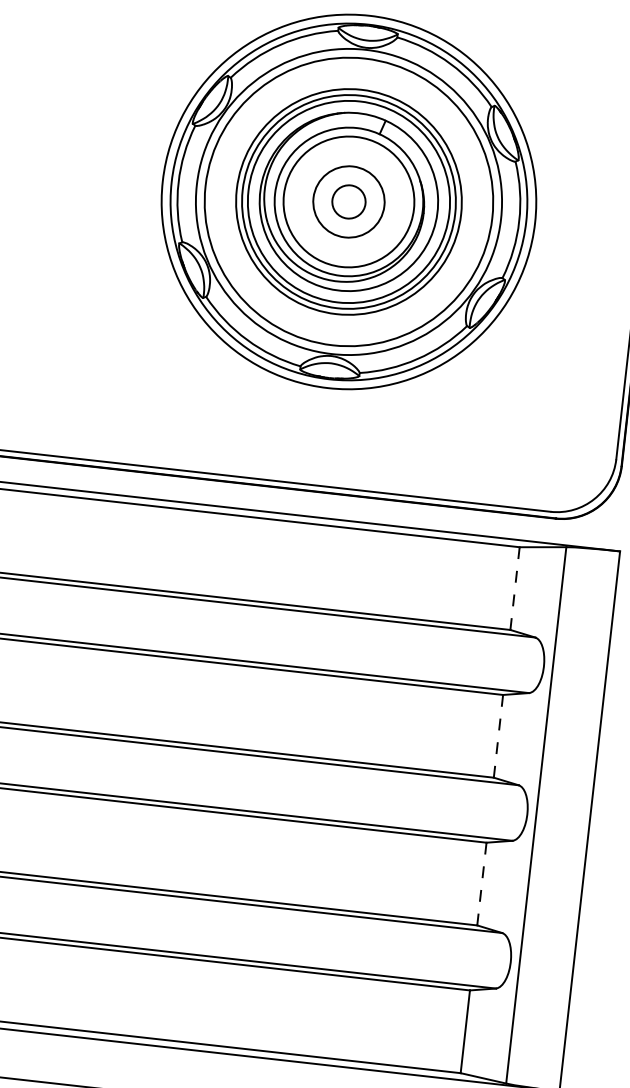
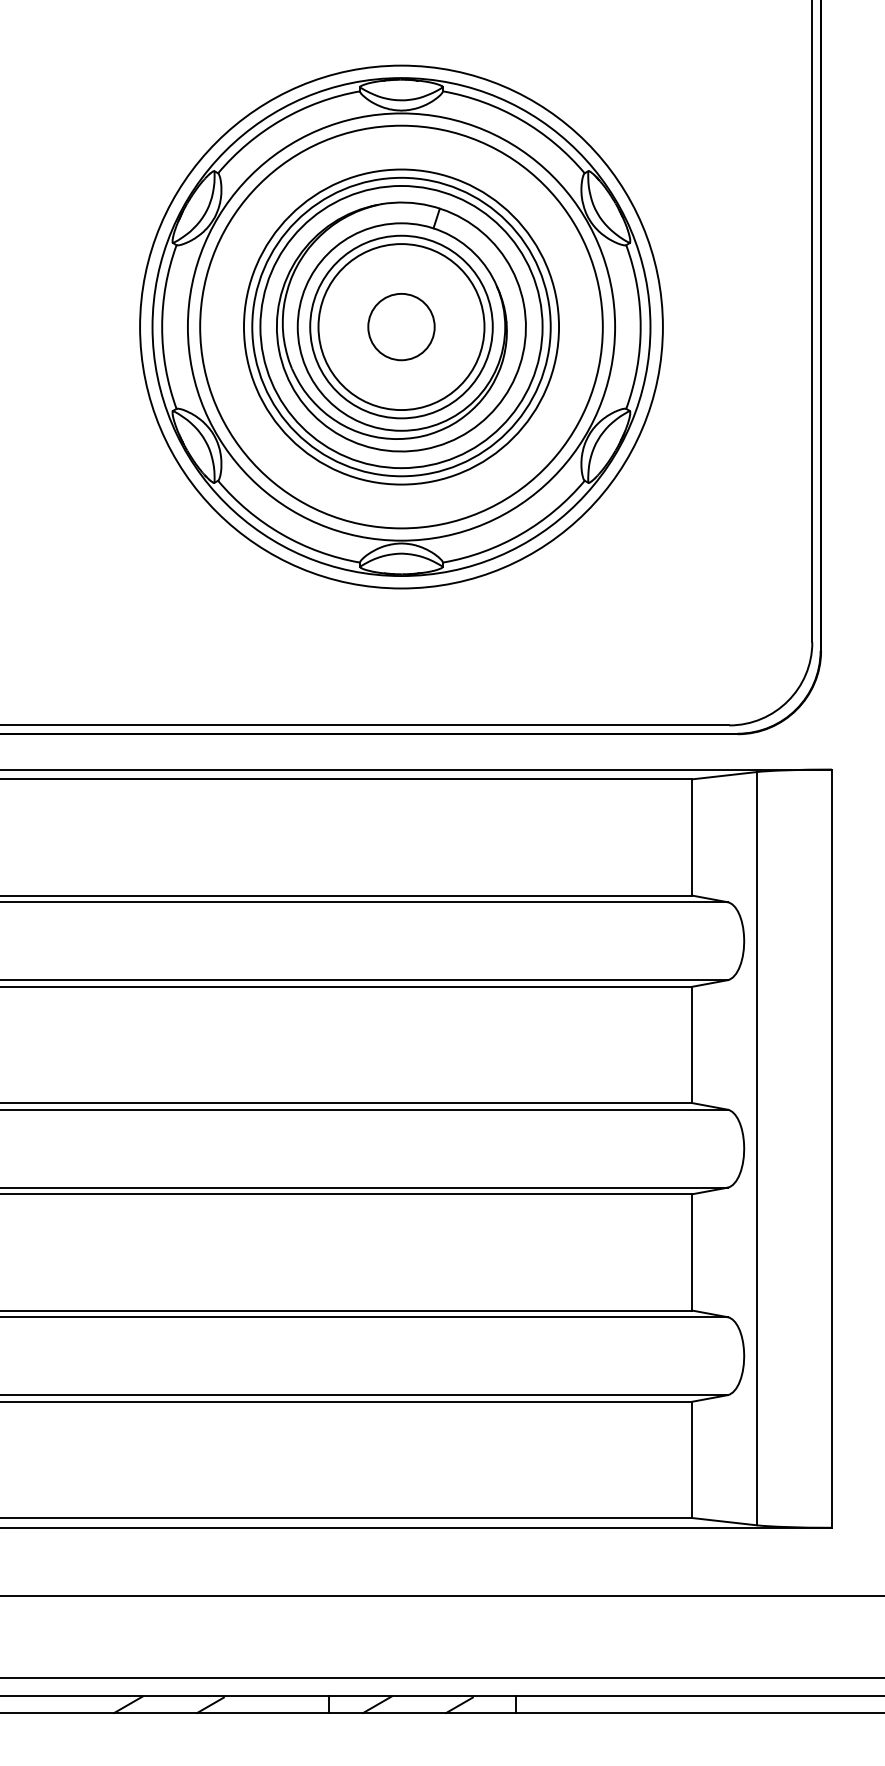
circle: (349, 201) -> (401, 326), size x1.43
circle: (348, 202) -> (401, 327), size x1.67
line: (514, 587) -> (691, 836), dashed -> solid
line: (498, 735) -> (691, 1044), dashed -> solid
line: (481, 883) -> (691, 1251), dashed -> solid

